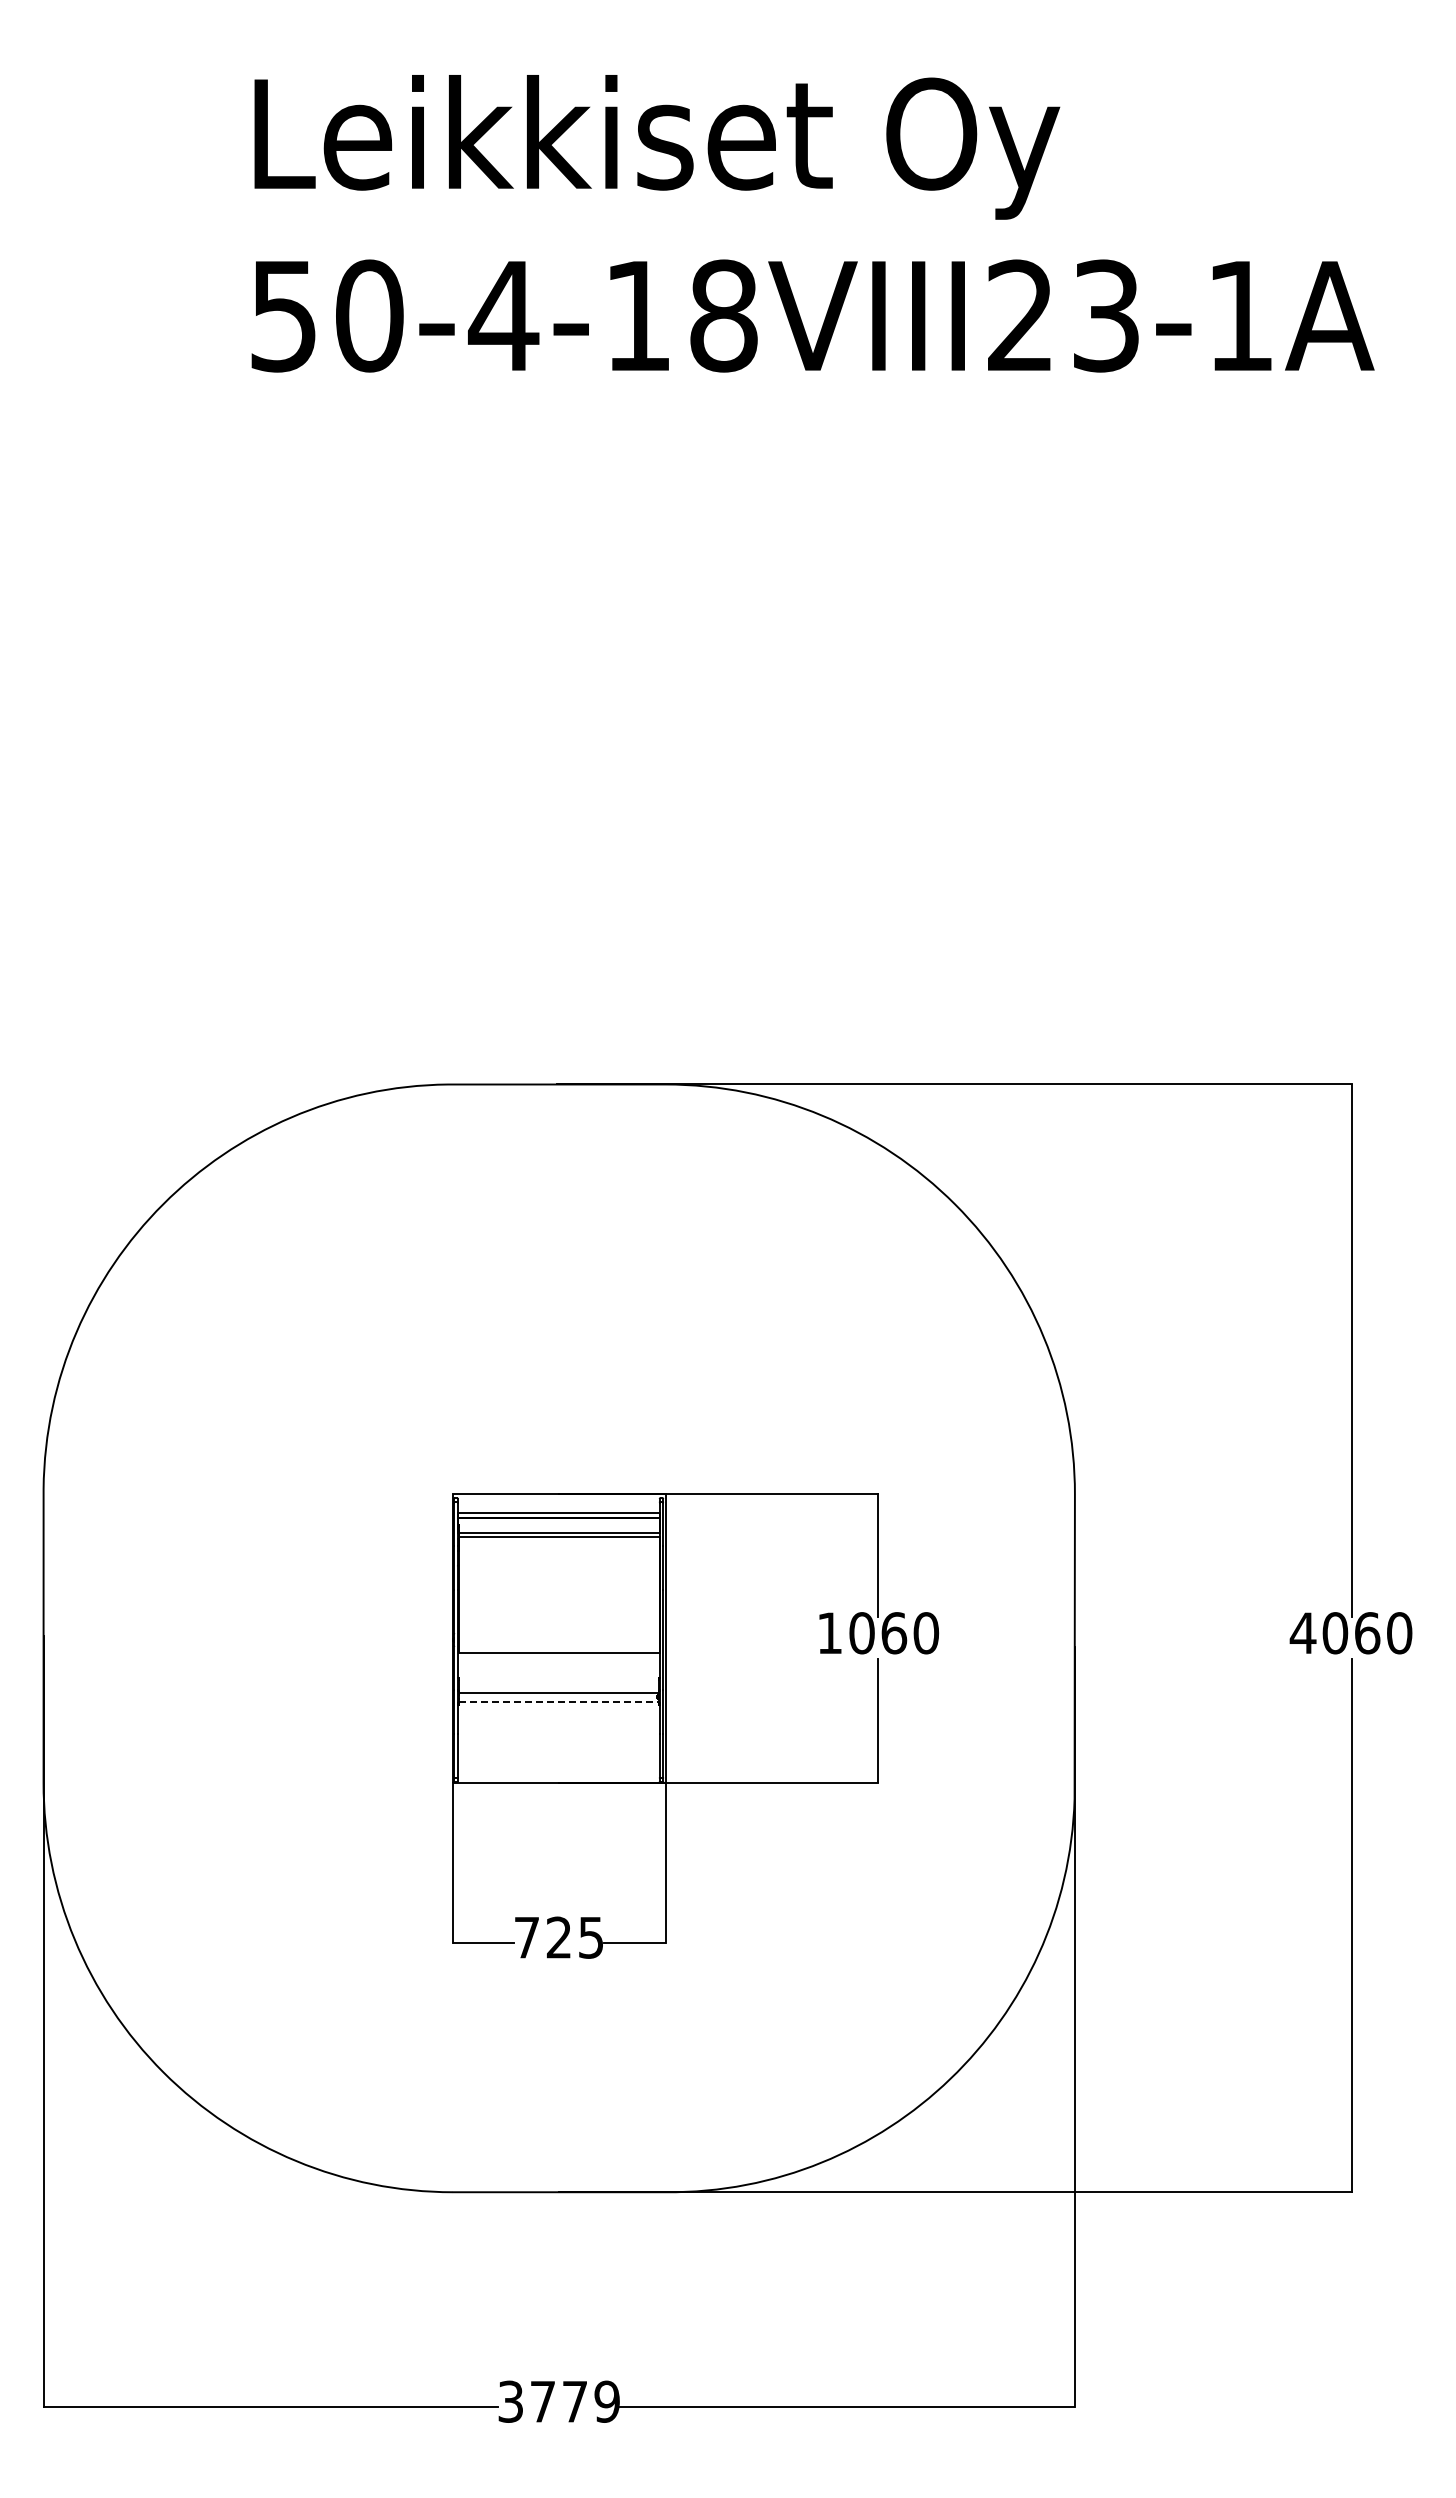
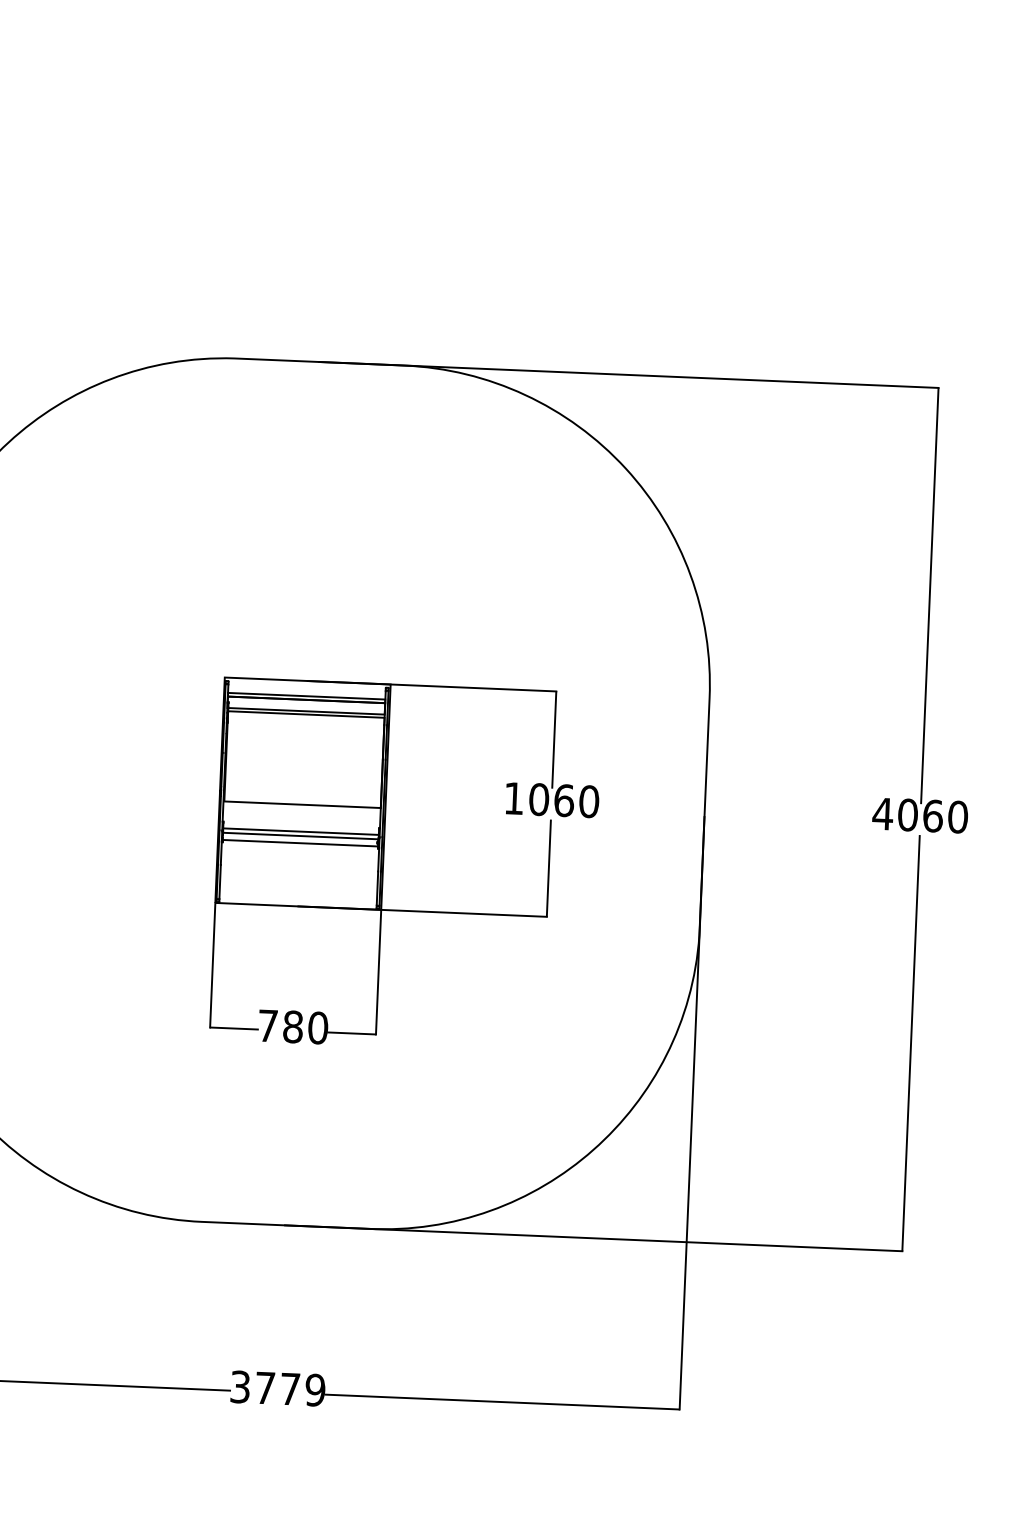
line: (558, 1687) -> (300, 831), added
line: (558, 1701) -> (300, 842), dashed -> solid
text: (574, 1937) -> (305, 1027), 725 -> 780

